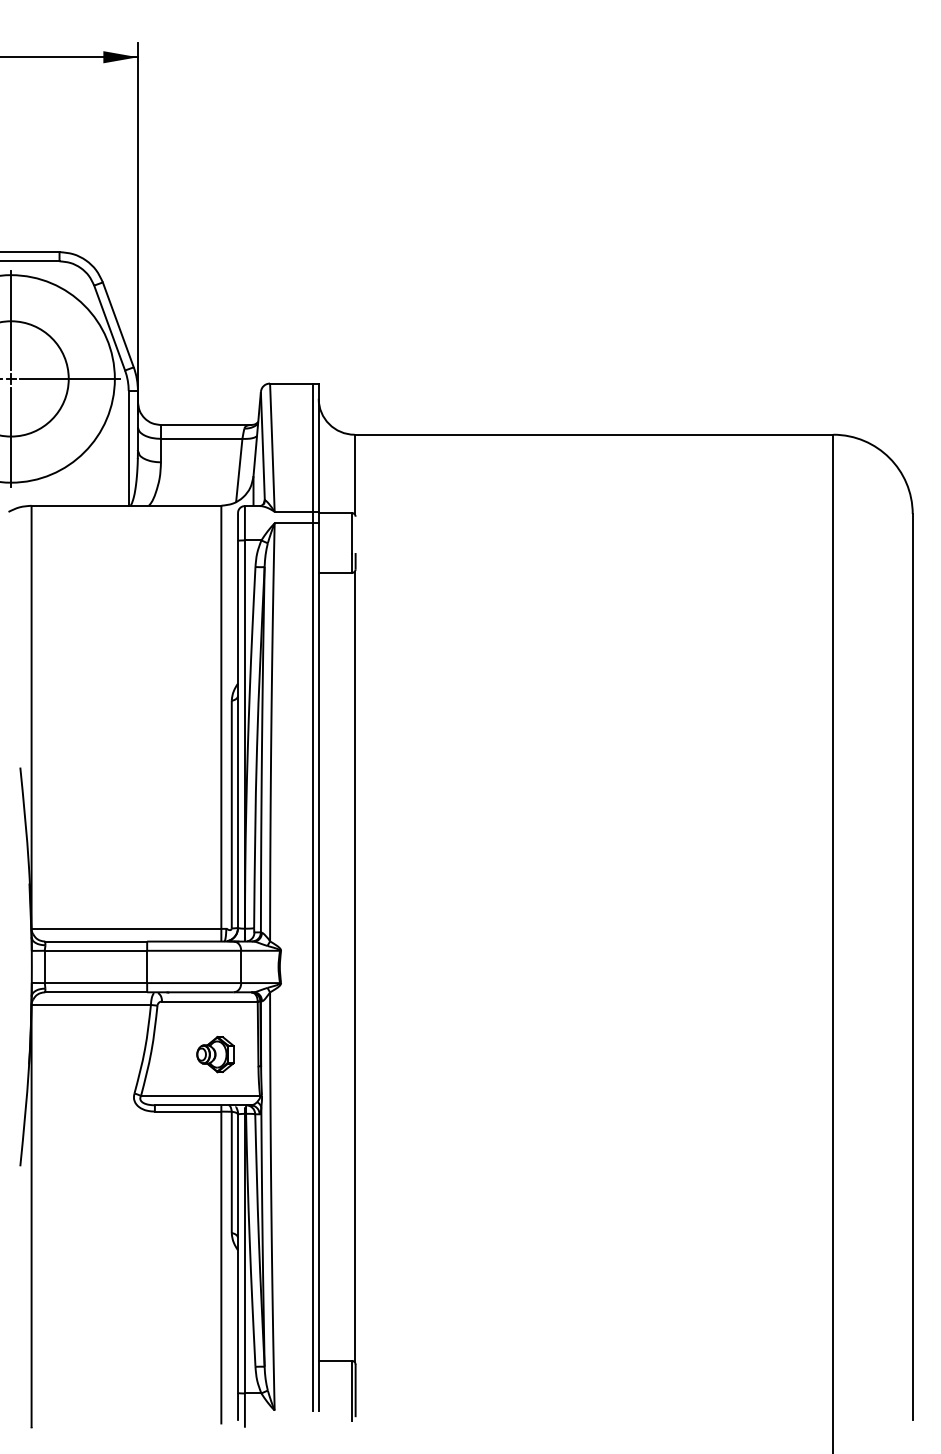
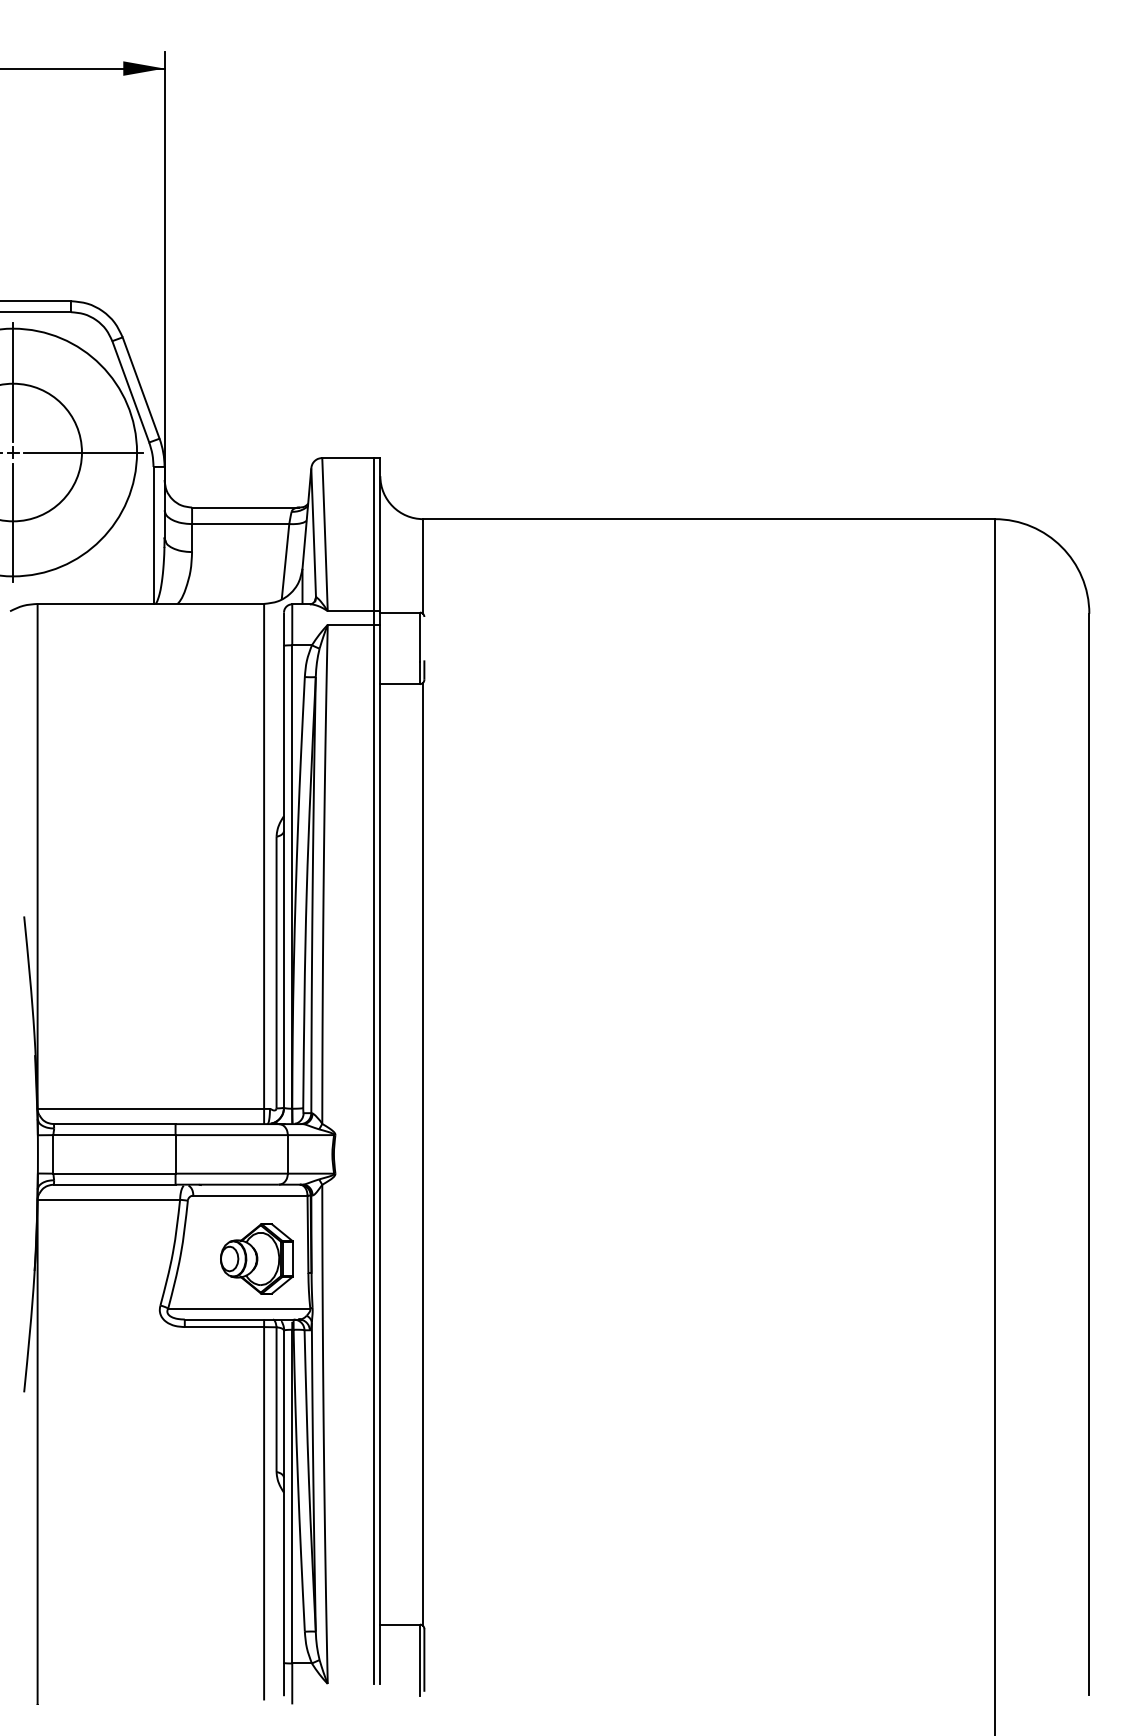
part: (214, 1054) -> (256, 1258), size x1.67

